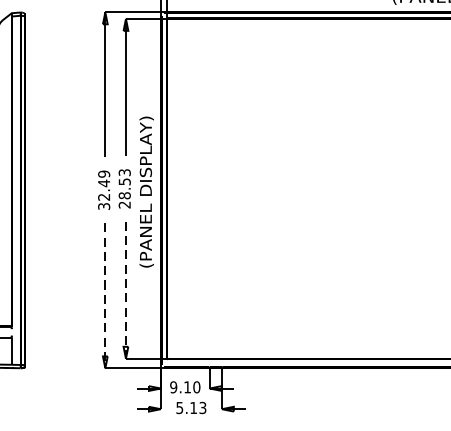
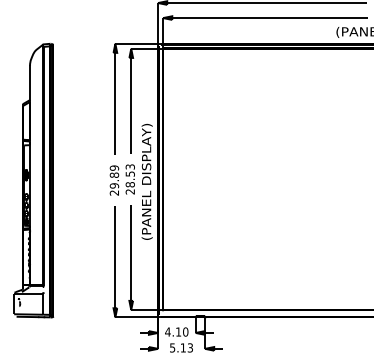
text: (104, 194) -> (114, 183), 32.49 -> 29.89
line: (126, 290) -> (131, 257), dashed -> solid
line: (105, 295) -> (115, 261), dashed -> solid
text: (173, 386) -> (167, 331), 9.10 -> 4.10

